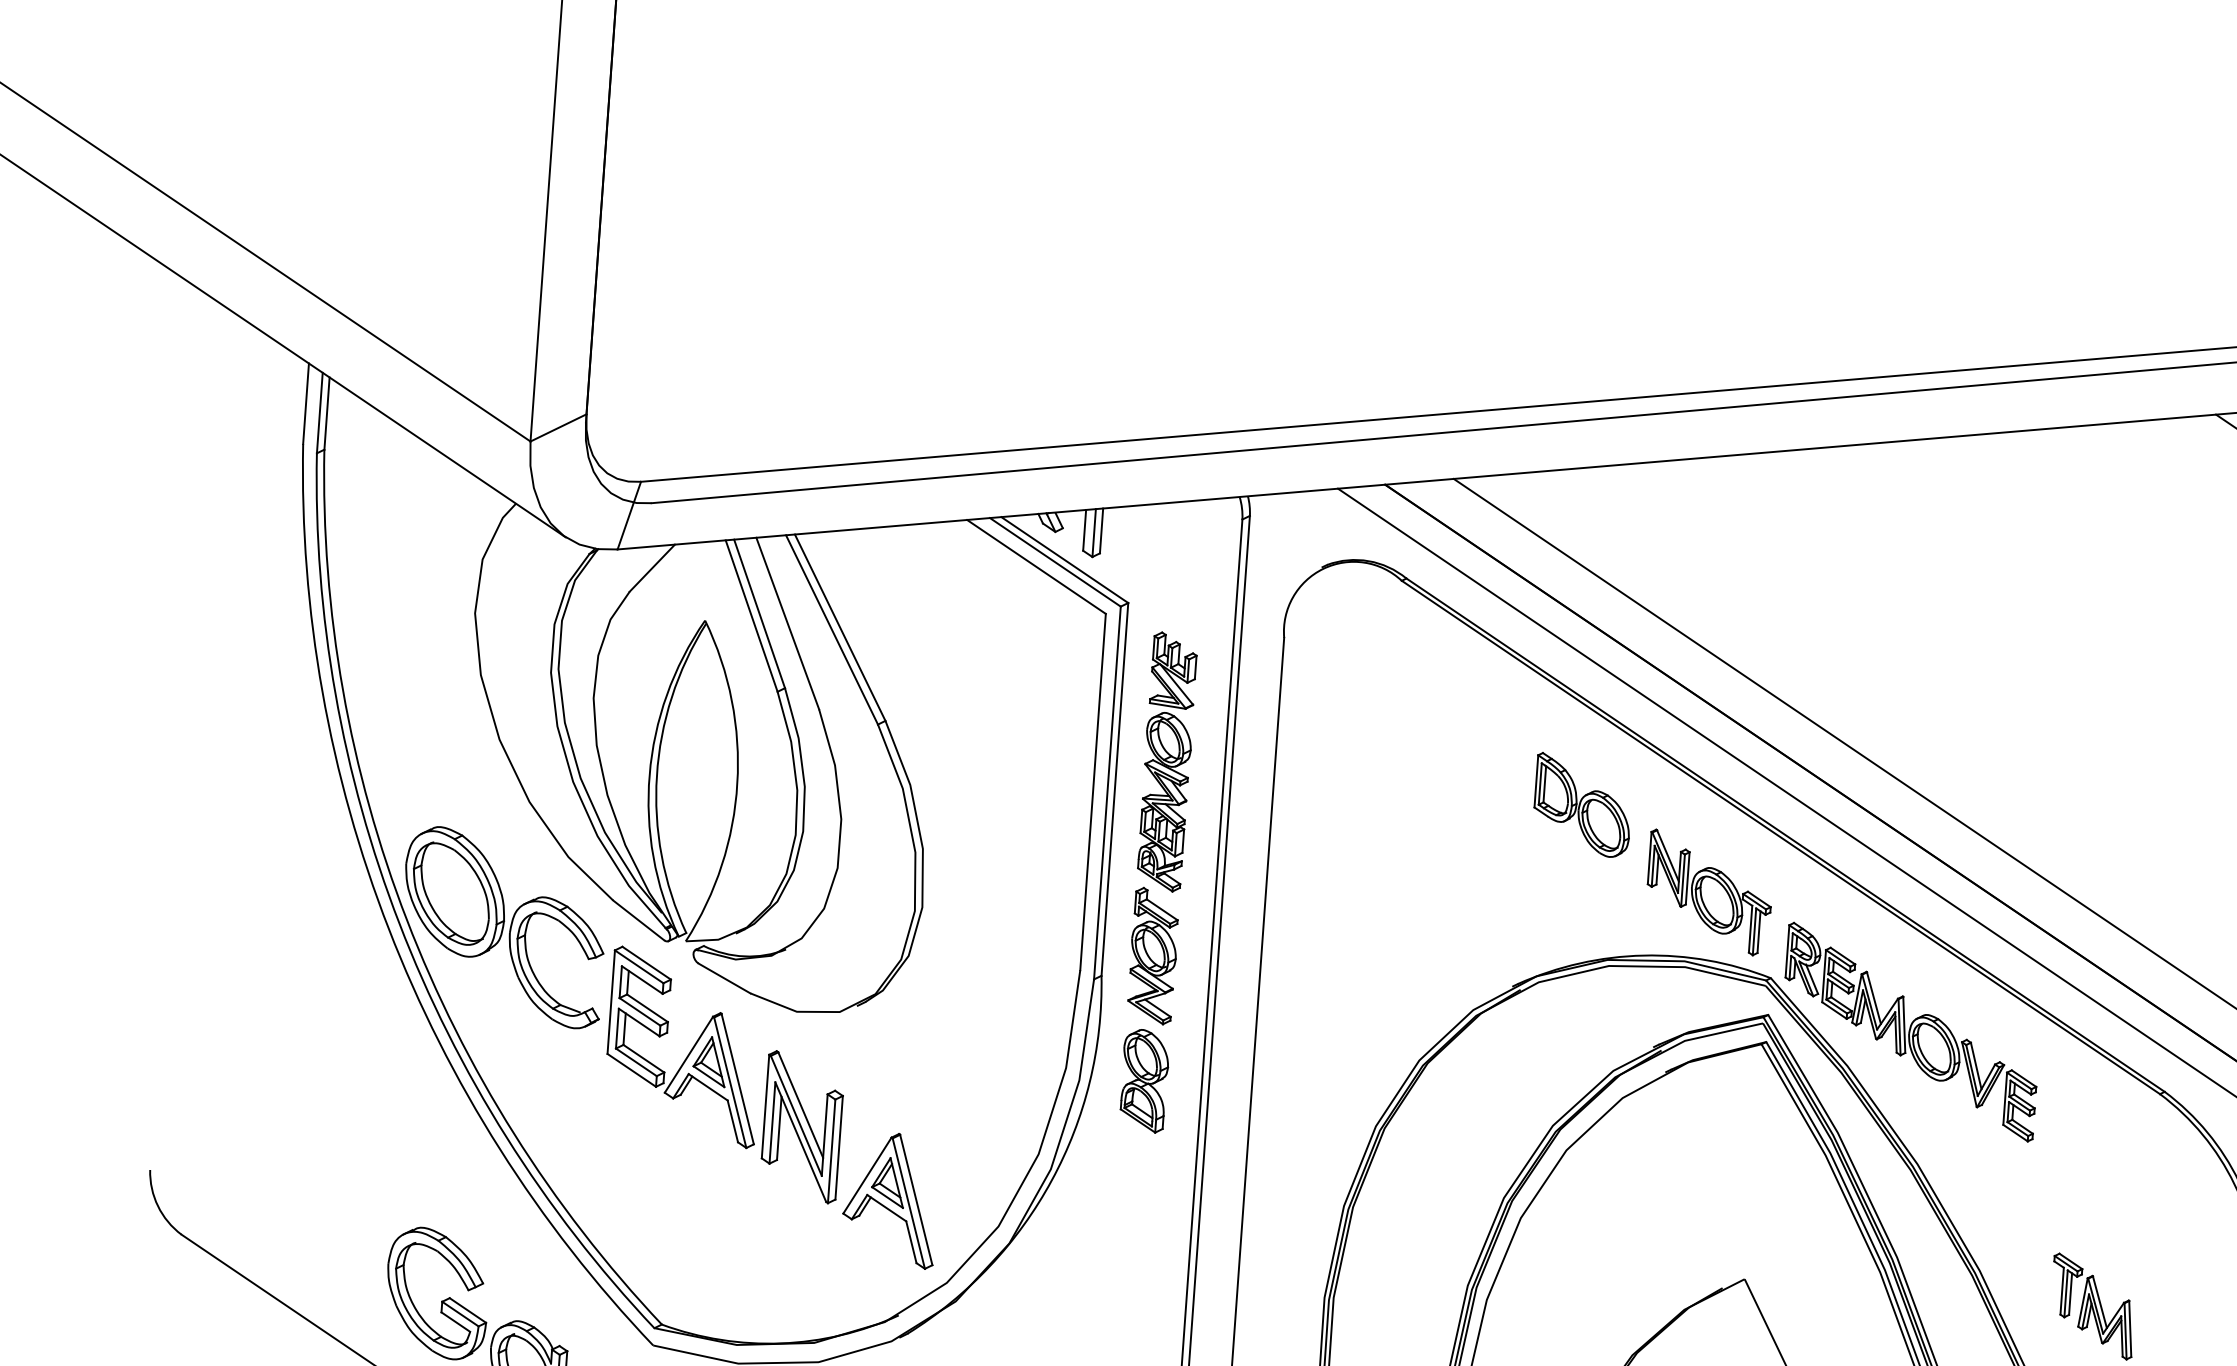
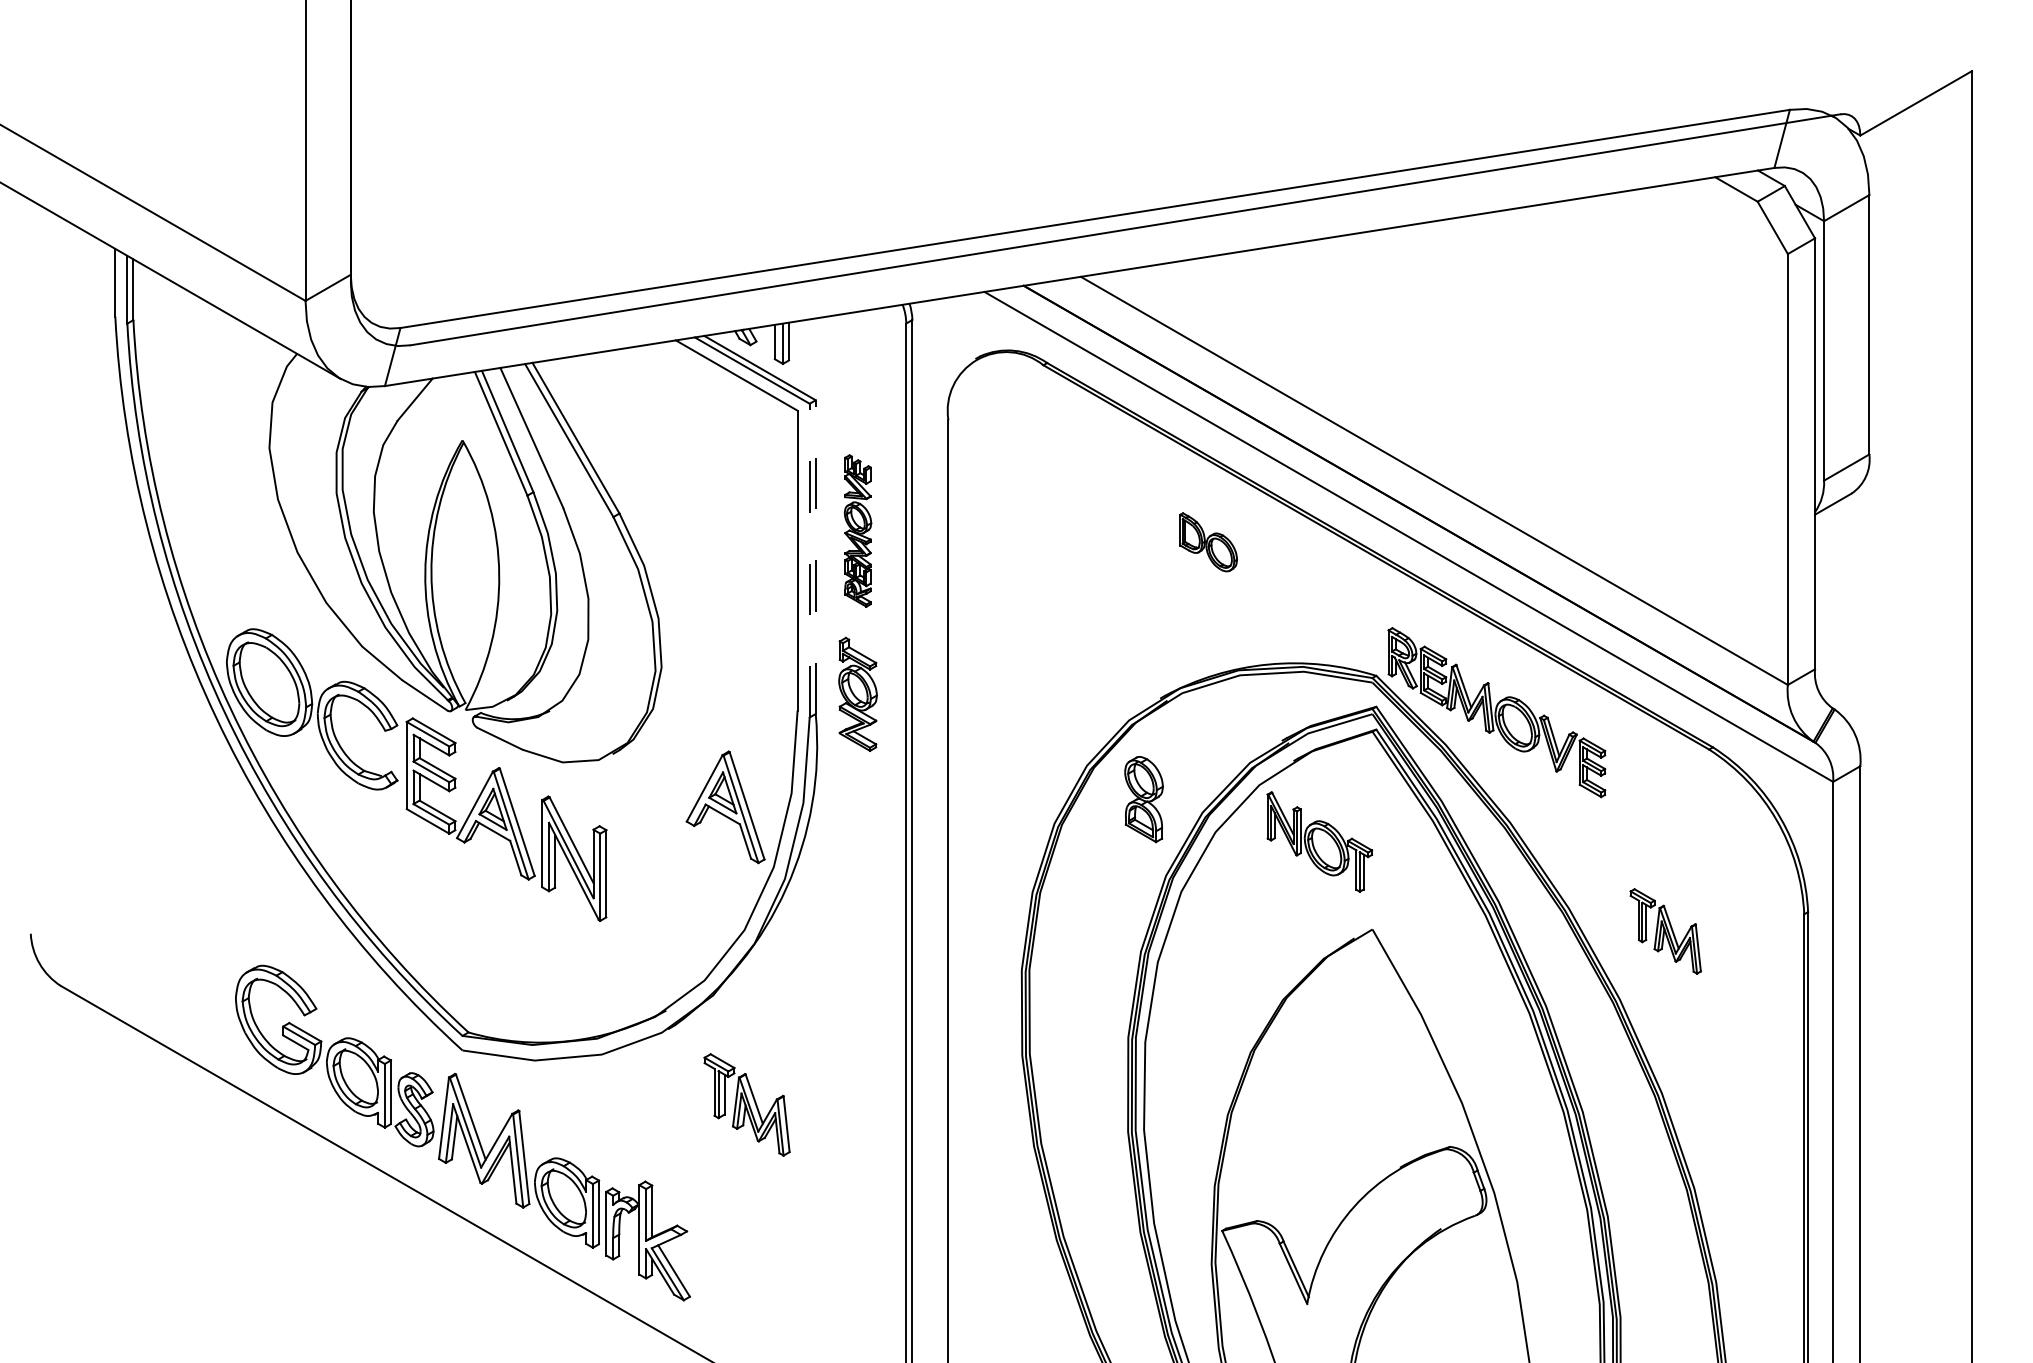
part: (1166, 761) -> (857, 530), size x0.7
line: (1114, 789) -> (815, 557), solid -> dashed
line: (1107, 792) -> (809, 560), solid -> dashed
part: (1582, 804) -> (1208, 541), size x0.7
part: (1709, 892) -> (1319, 841), moved
part: (1143, 1080) -> (1143, 799), moved
part: (890, 1200) -> (725, 807), moved

